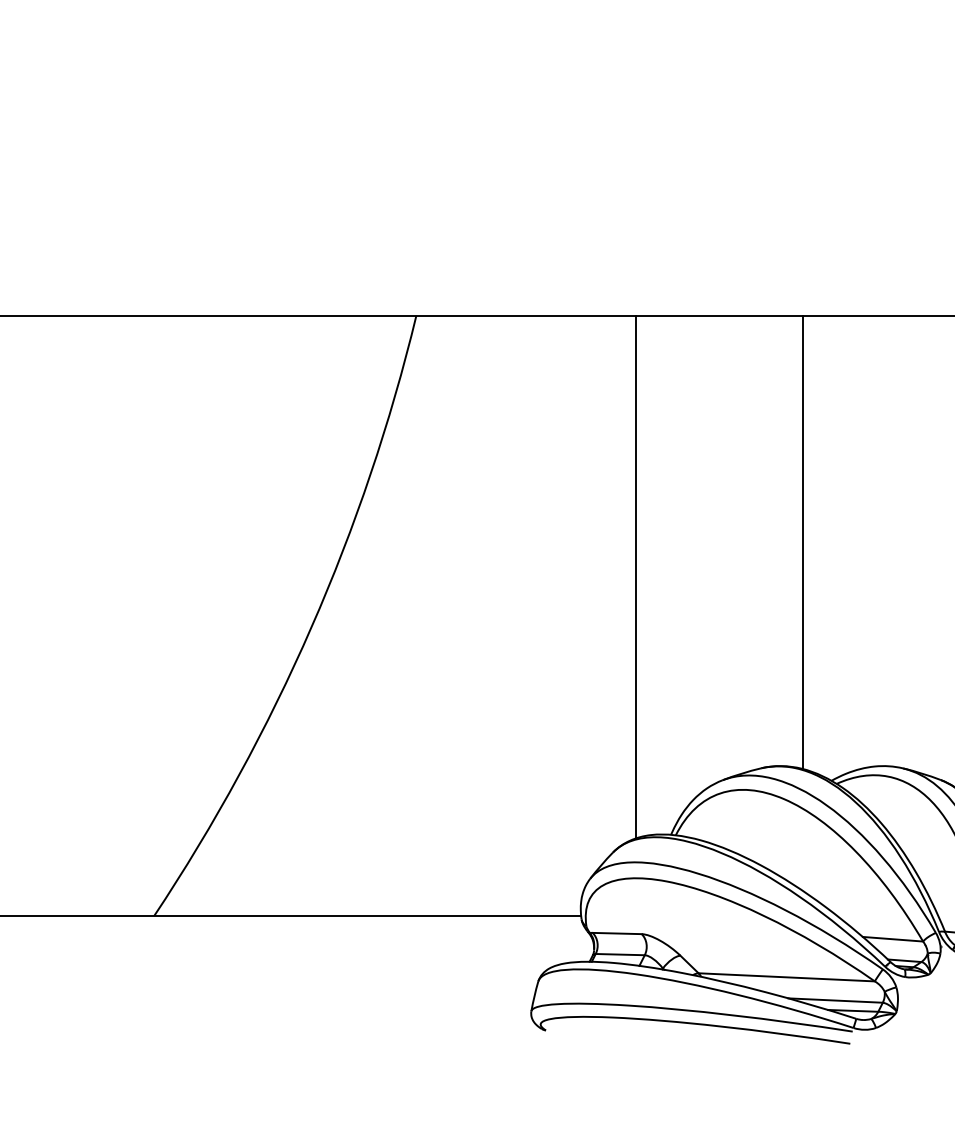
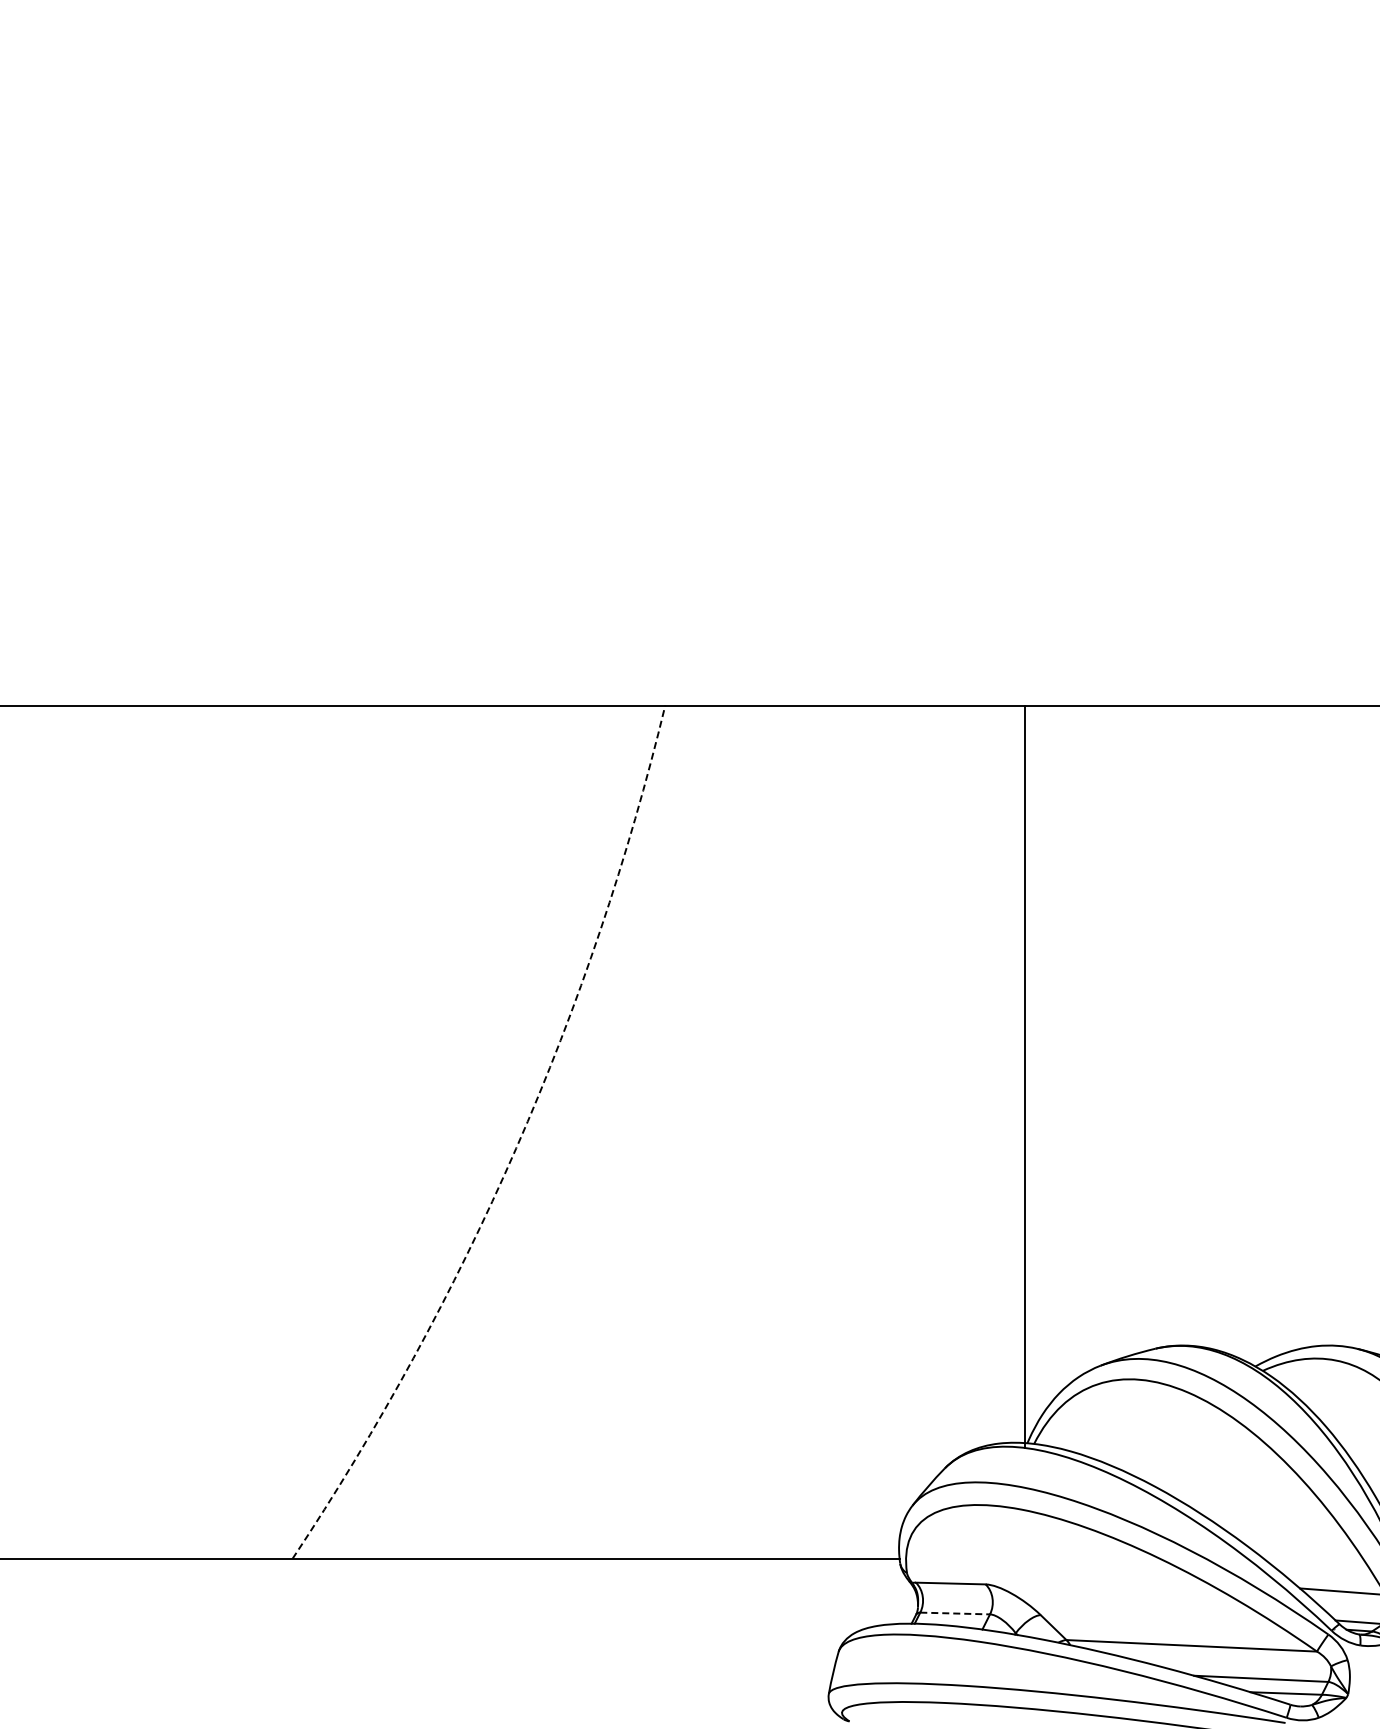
line: (802, 542) -> (1214, 1027), removed
line: (635, 576) -> (1024, 1076), moved
arc: (311, 627) -> (516, 1148), solid -> dashed
line: (620, 954) -> (955, 1613), solid -> dashed

